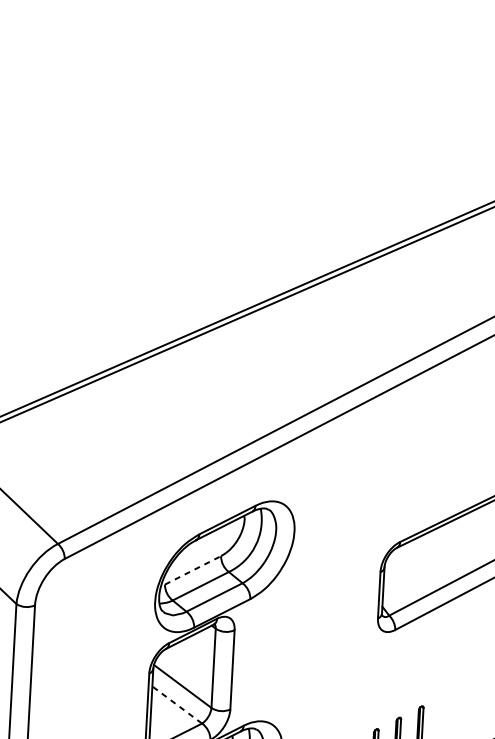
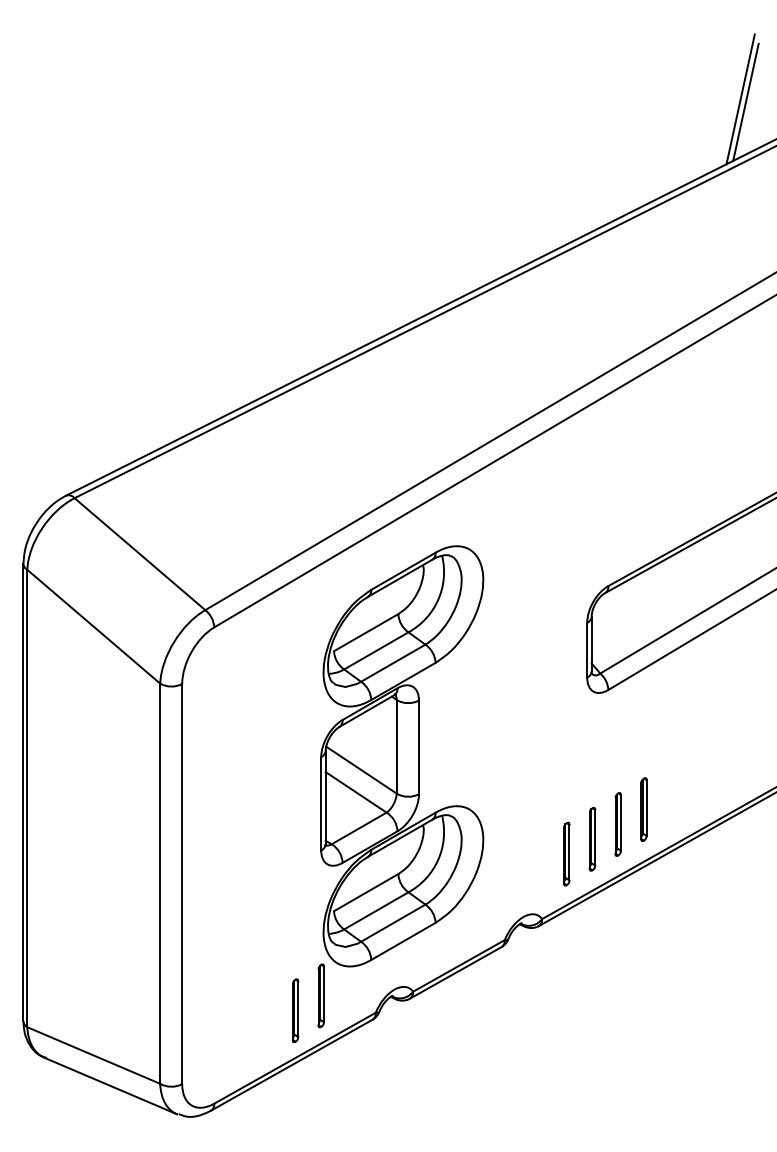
line: (193, 570) -> (366, 632), dashed -> solid
line: (177, 705) -> (356, 792), dashed -> solid

